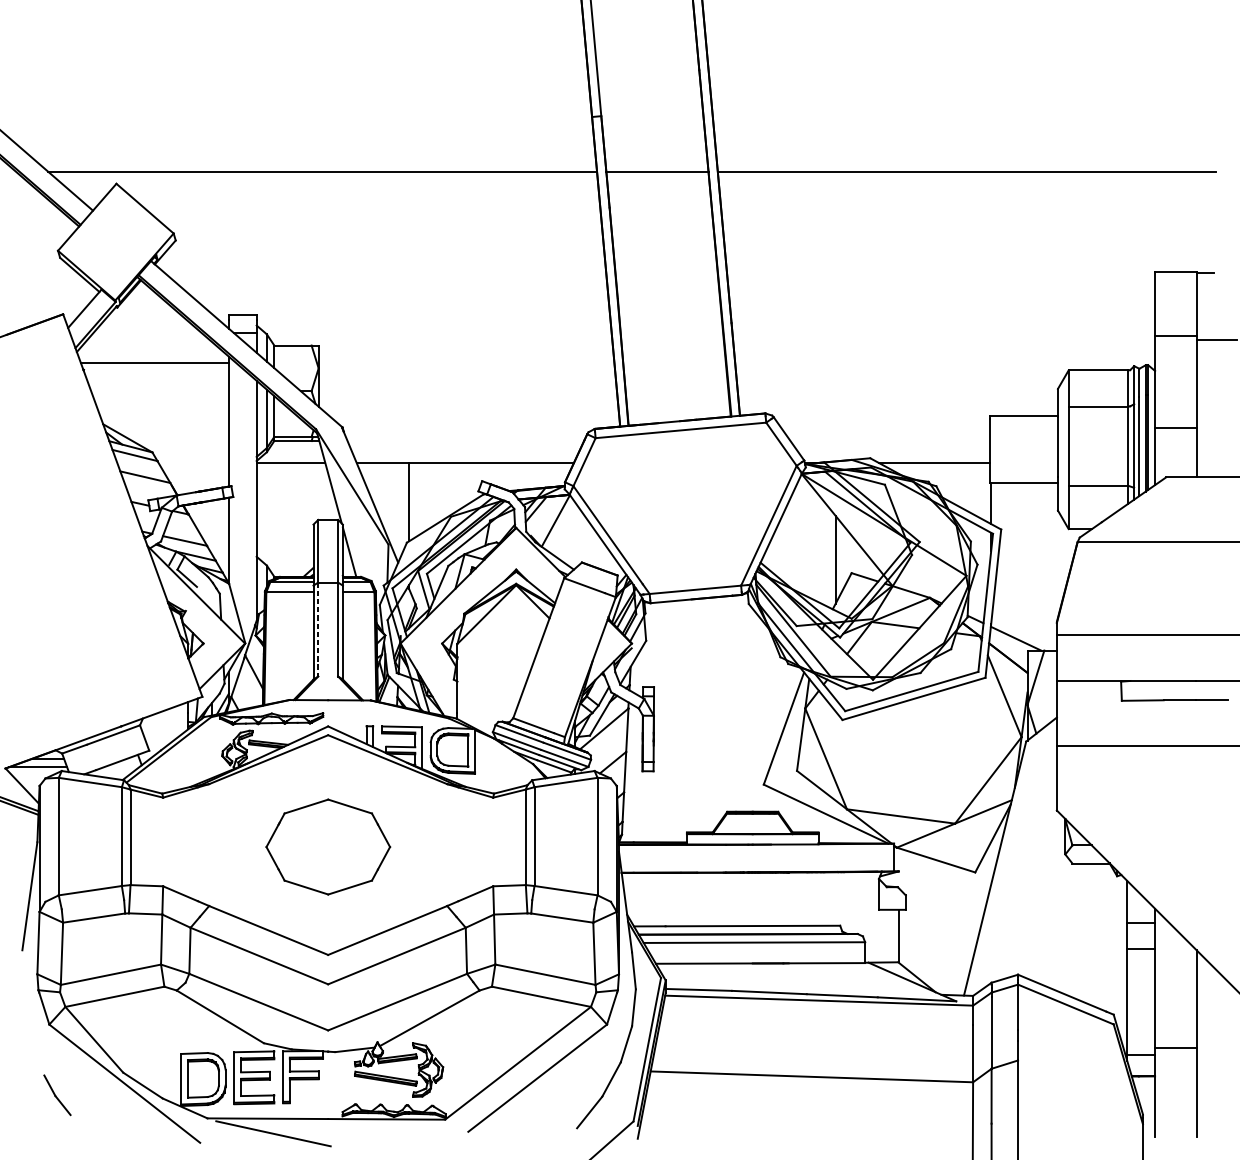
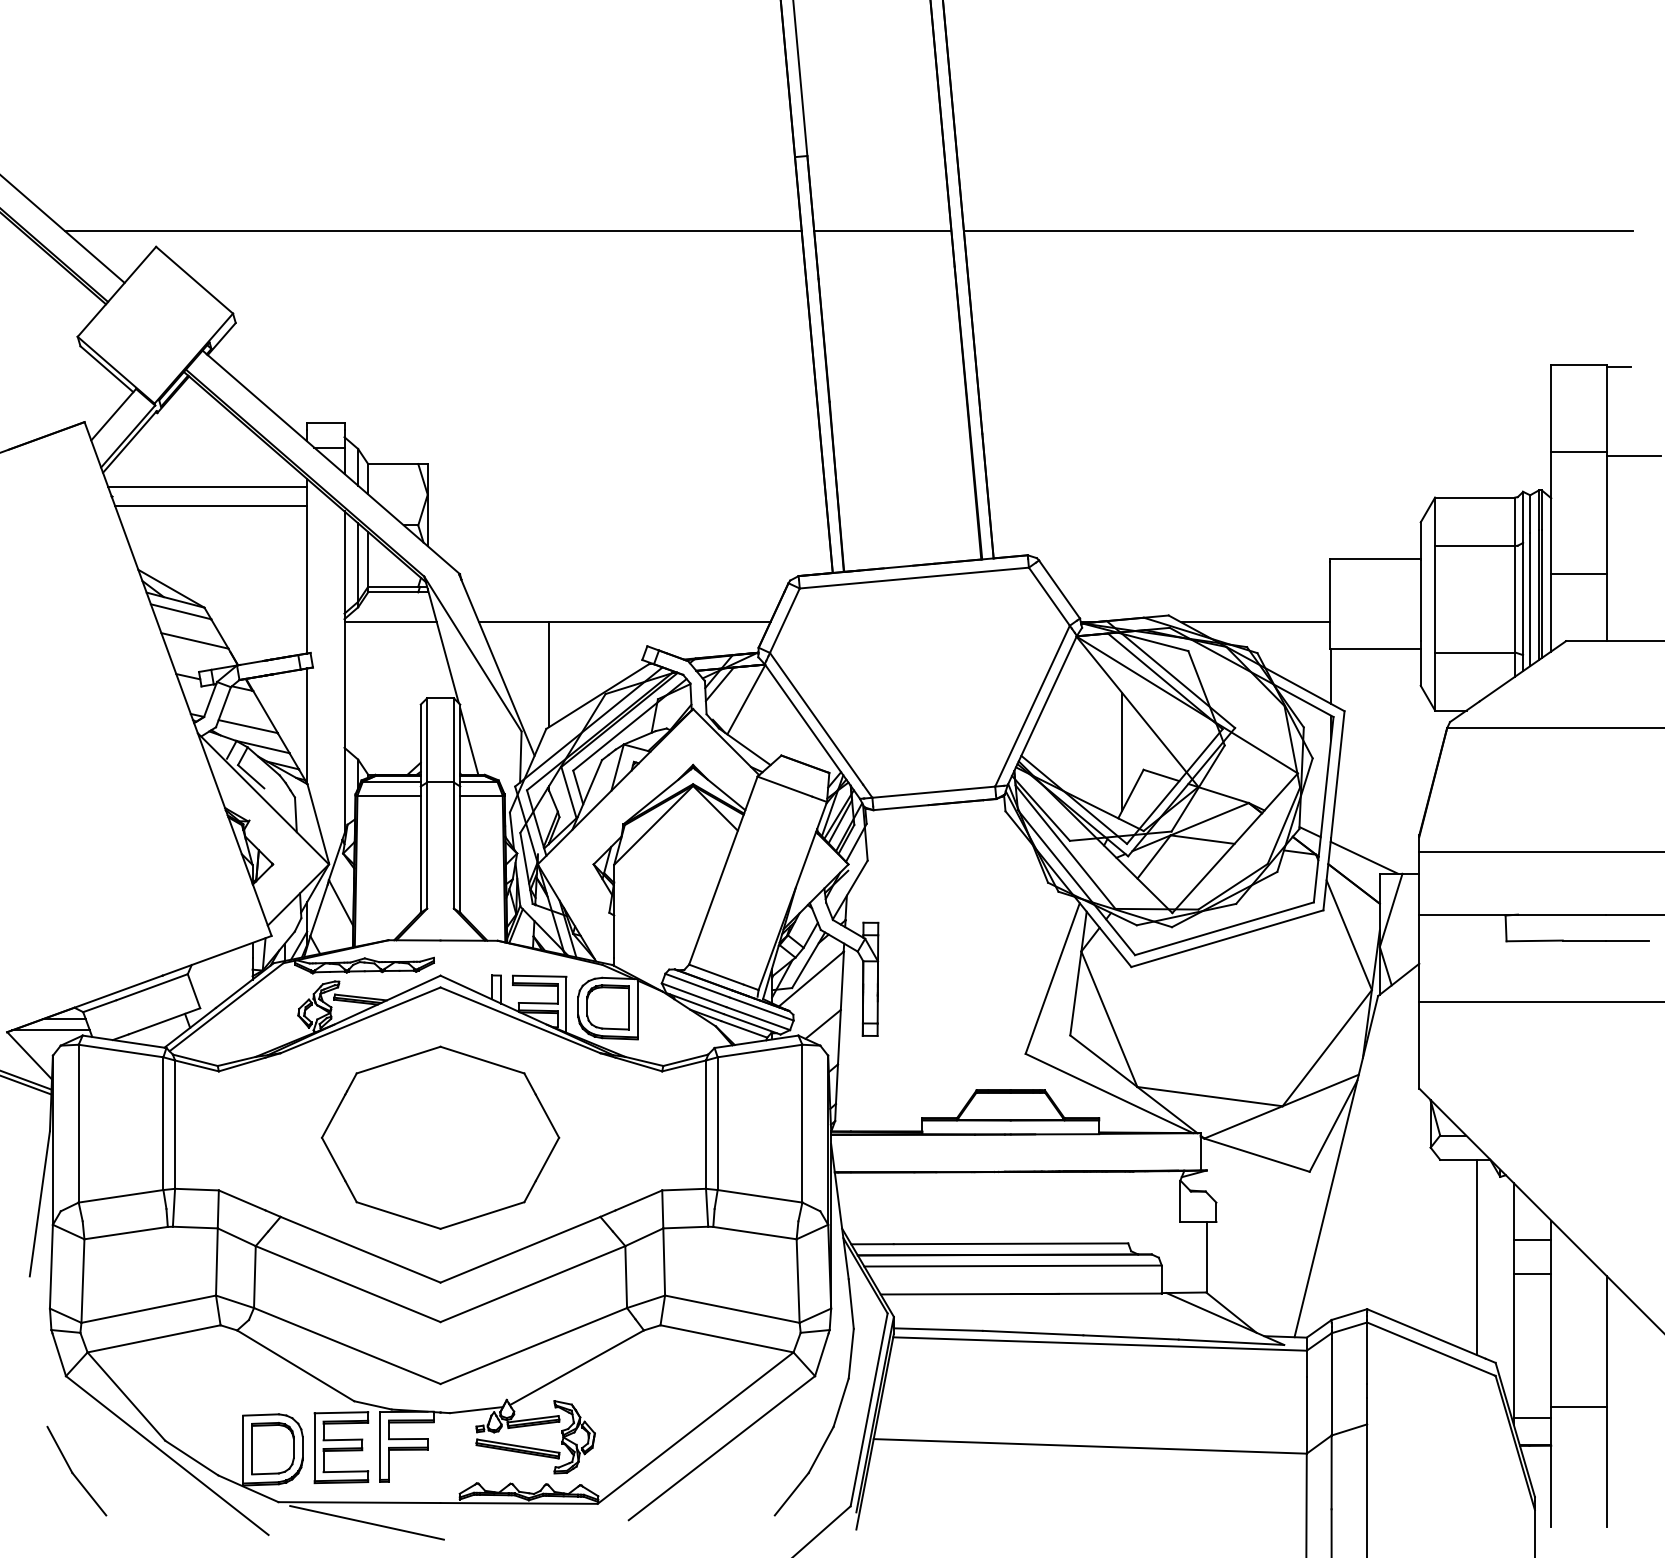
line: (157, 376) -> (211, 505), added
line: (318, 630) -> (427, 846), dashed -> solid
part: (328, 846) -> (440, 1137), size x1.43
line: (1099, 935) -> (1476, 1256), added
part: (57, 1094) -> (76, 1470), size x1.67

